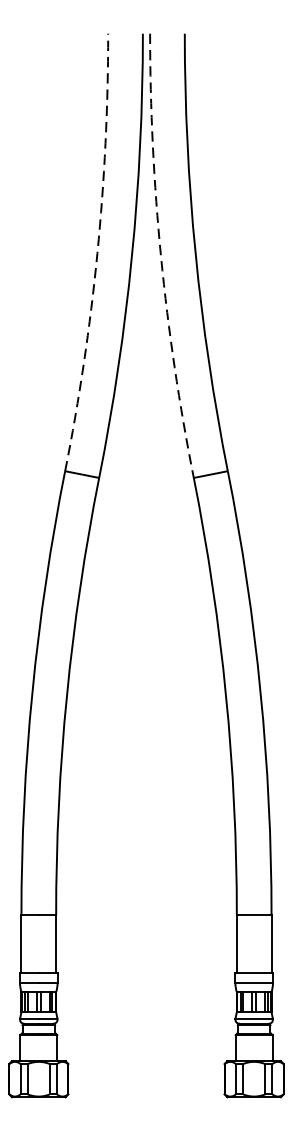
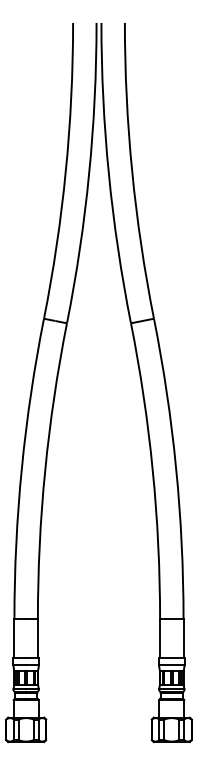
arc: (96, 253) -> (65, 171), dashed -> solid
arc: (160, 256) -> (108, 173), dashed -> solid

